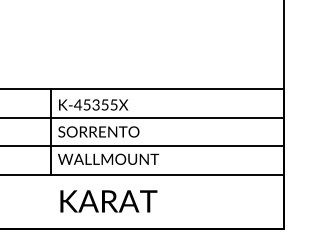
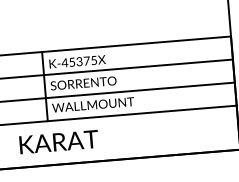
text: (104, 104) -> (86, 60), K-45355X -> K-45375X
text: (108, 201) -> (58, 142), moved

